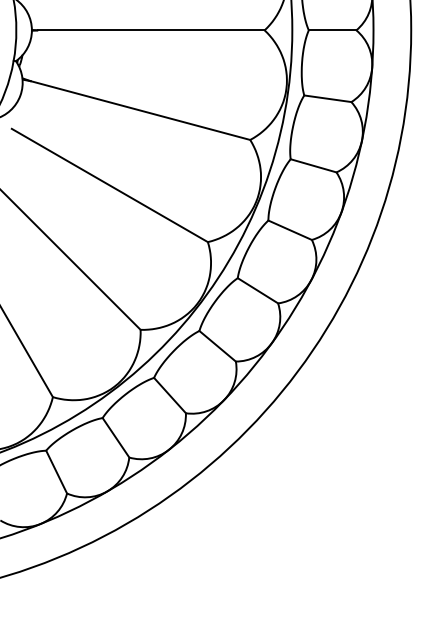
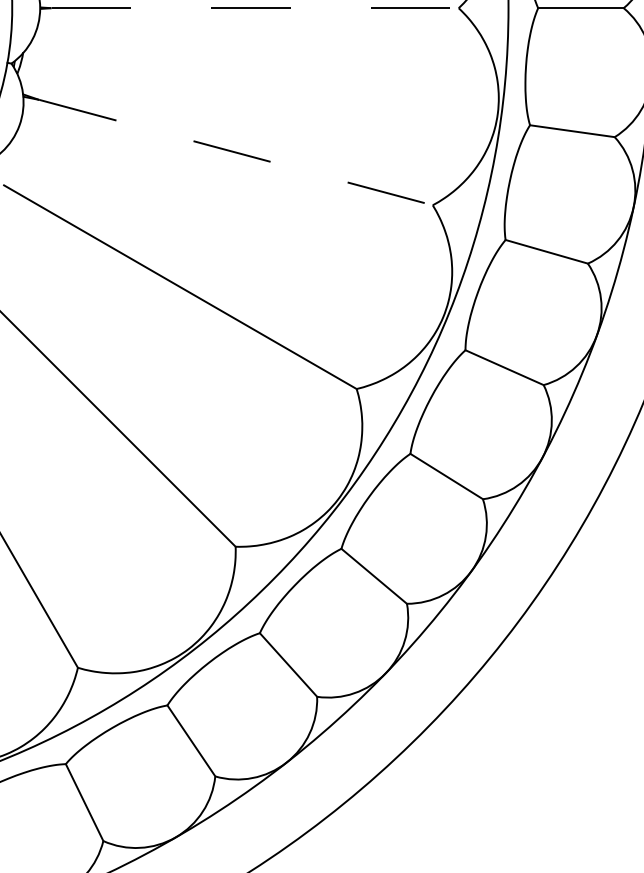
line: (151, 30) -> (255, 8), solid -> dashed
line: (141, 110) -> (237, 152), solid -> dashed

